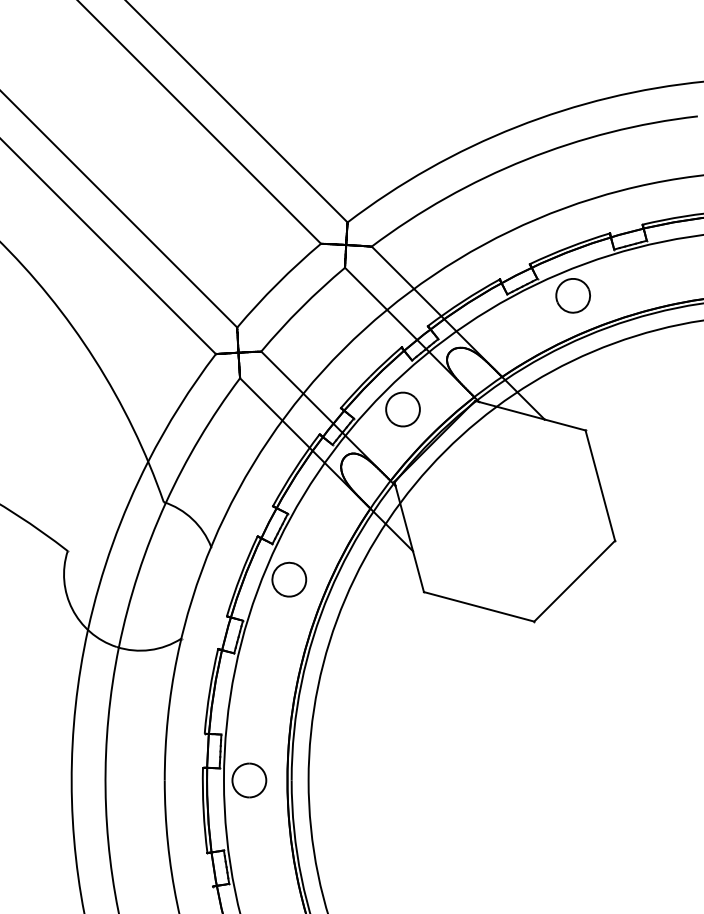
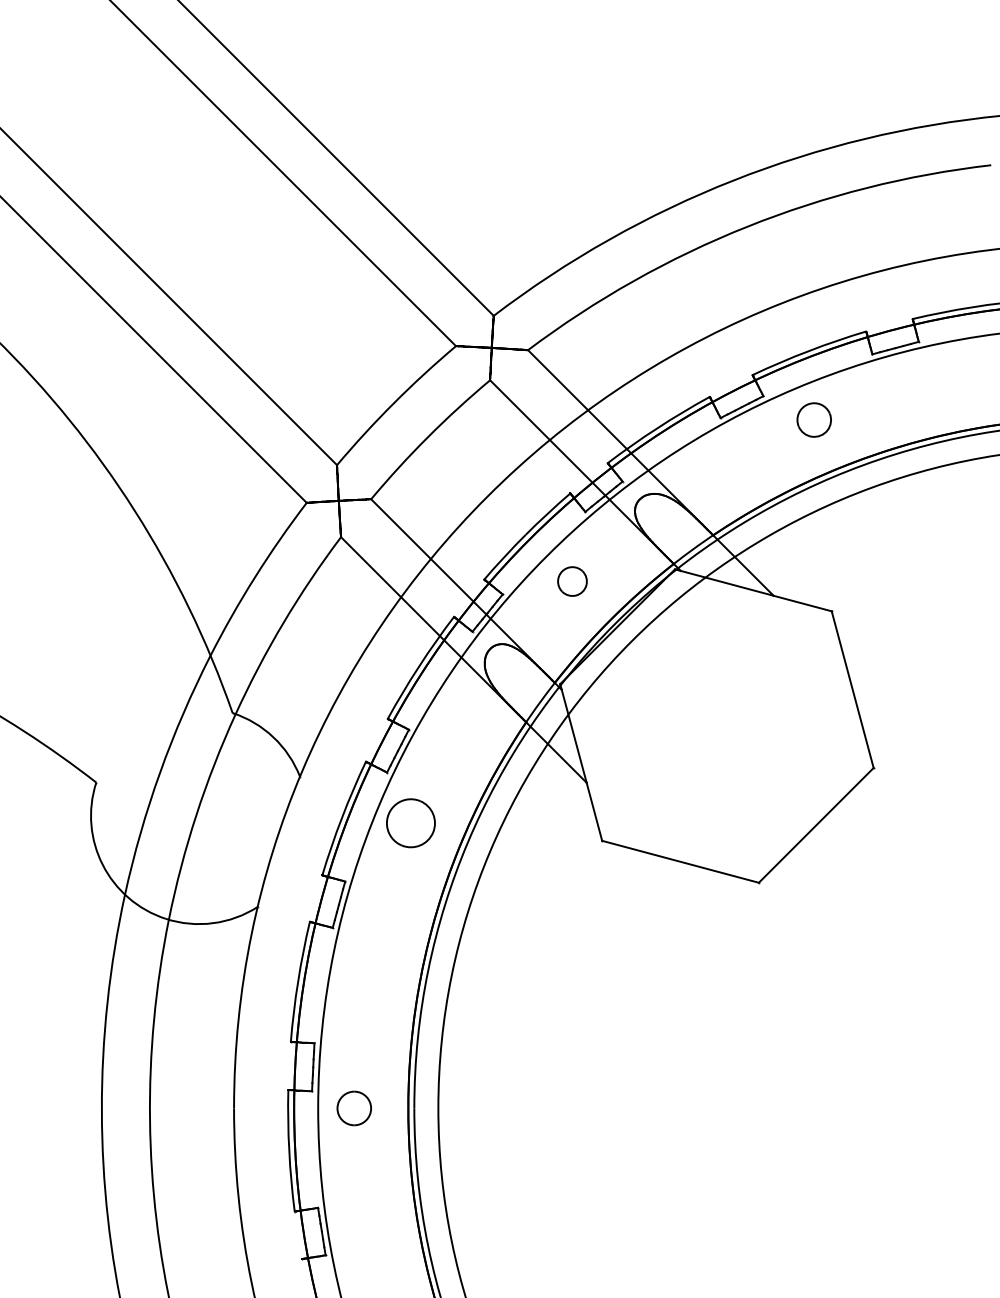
part: (573, 295) -> (814, 419), size x0.7
part: (403, 409) -> (572, 581), size x0.6
part: (249, 780) -> (354, 1108), size x0.7

